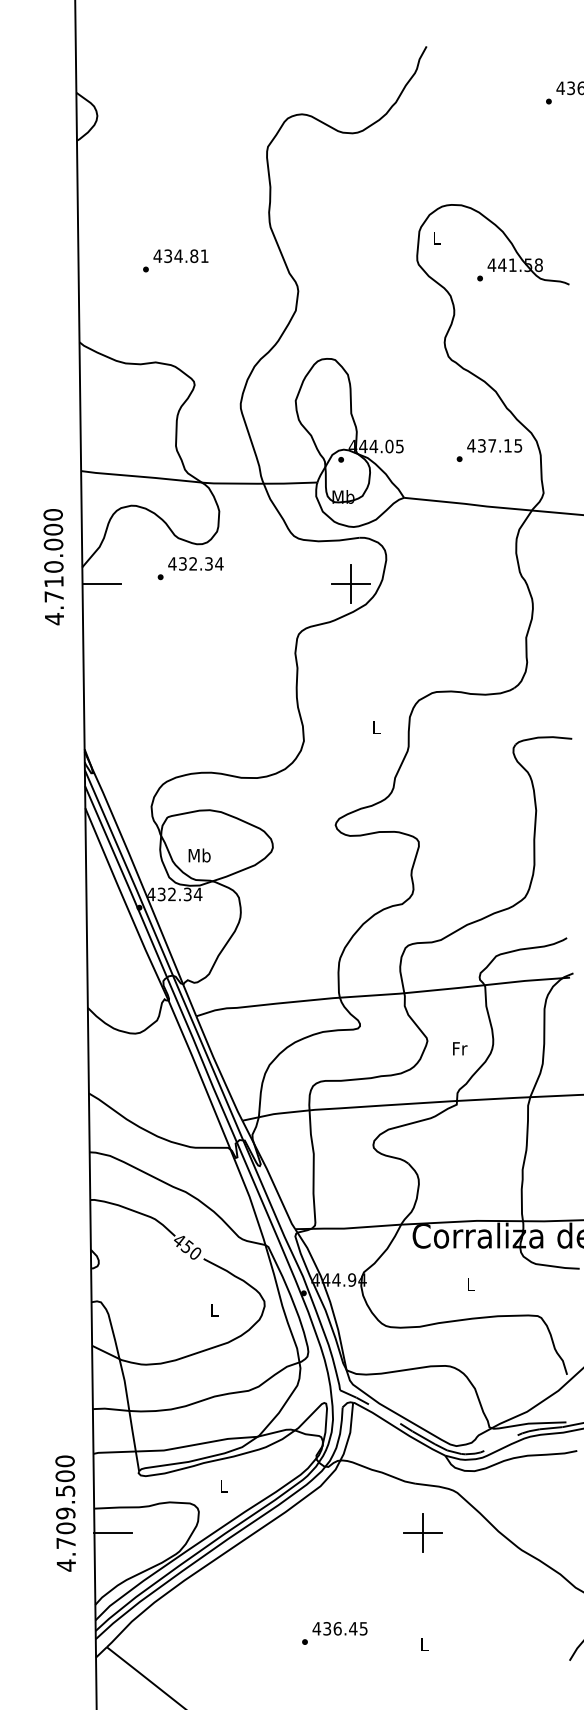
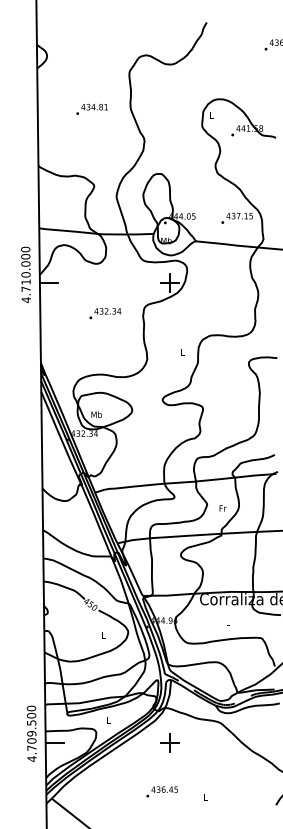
text: (174, 258) -> (91, 108), moved
text: (190, 568) -> (105, 313), moved
part: (421, 1531) -> (169, 742), moved

